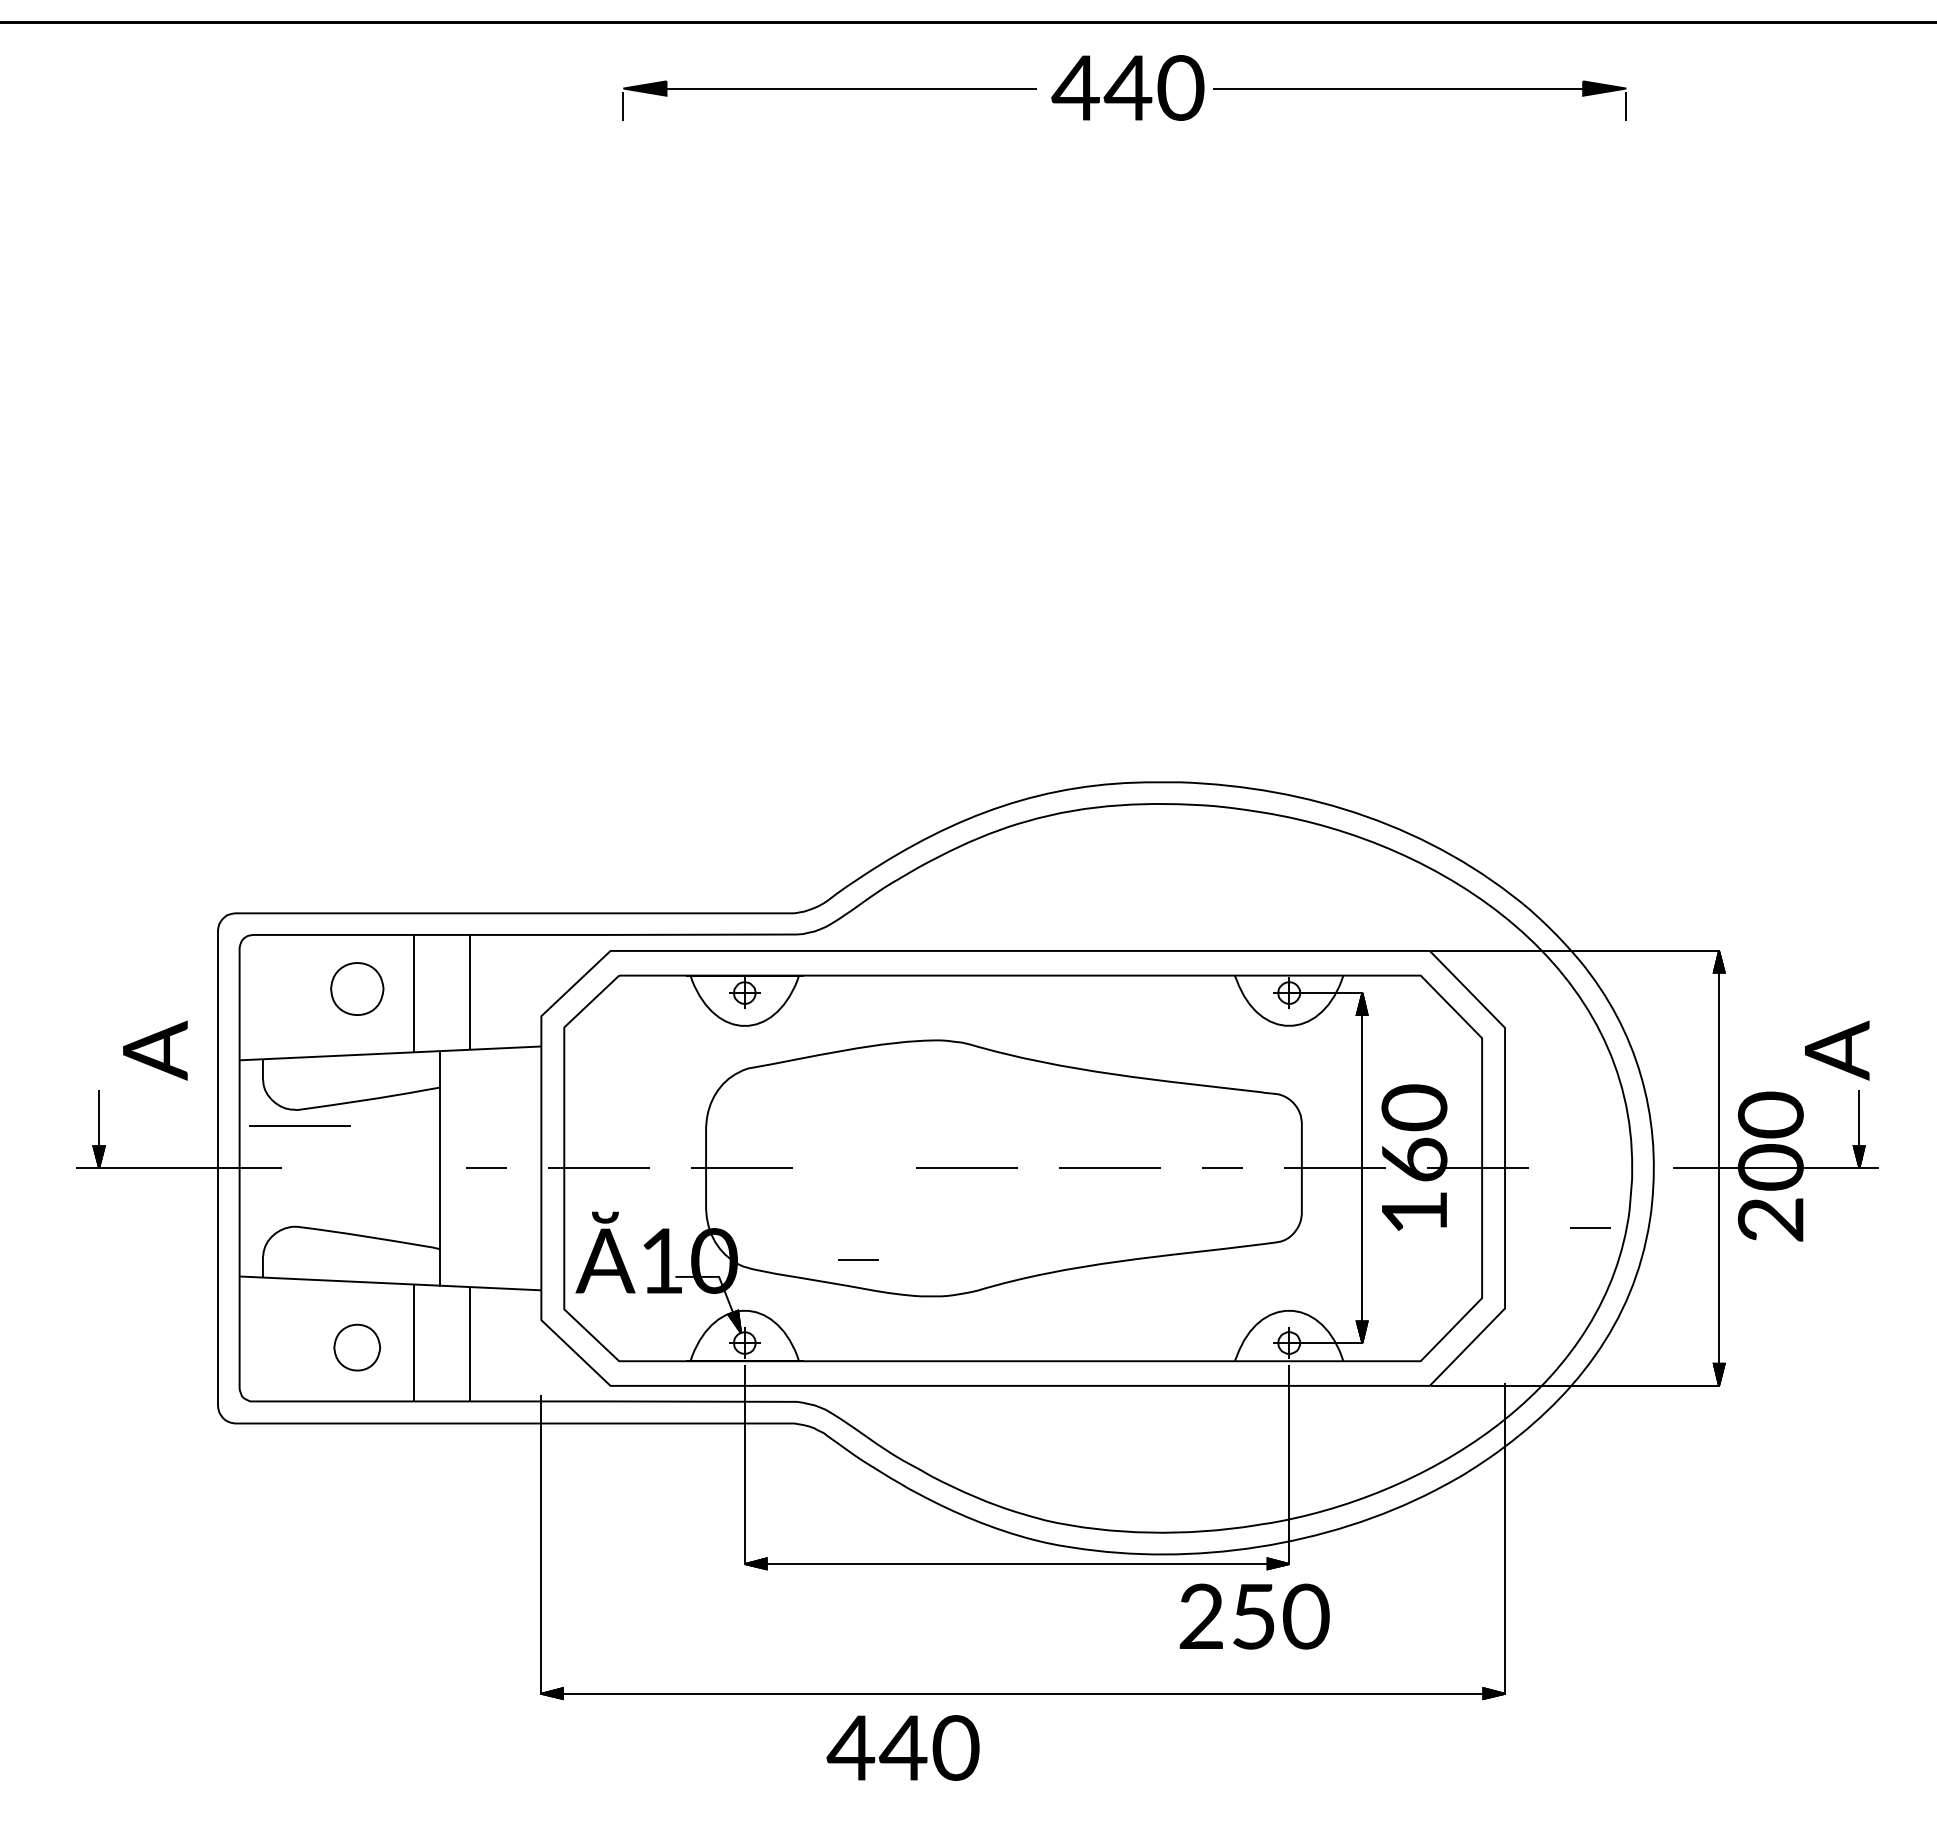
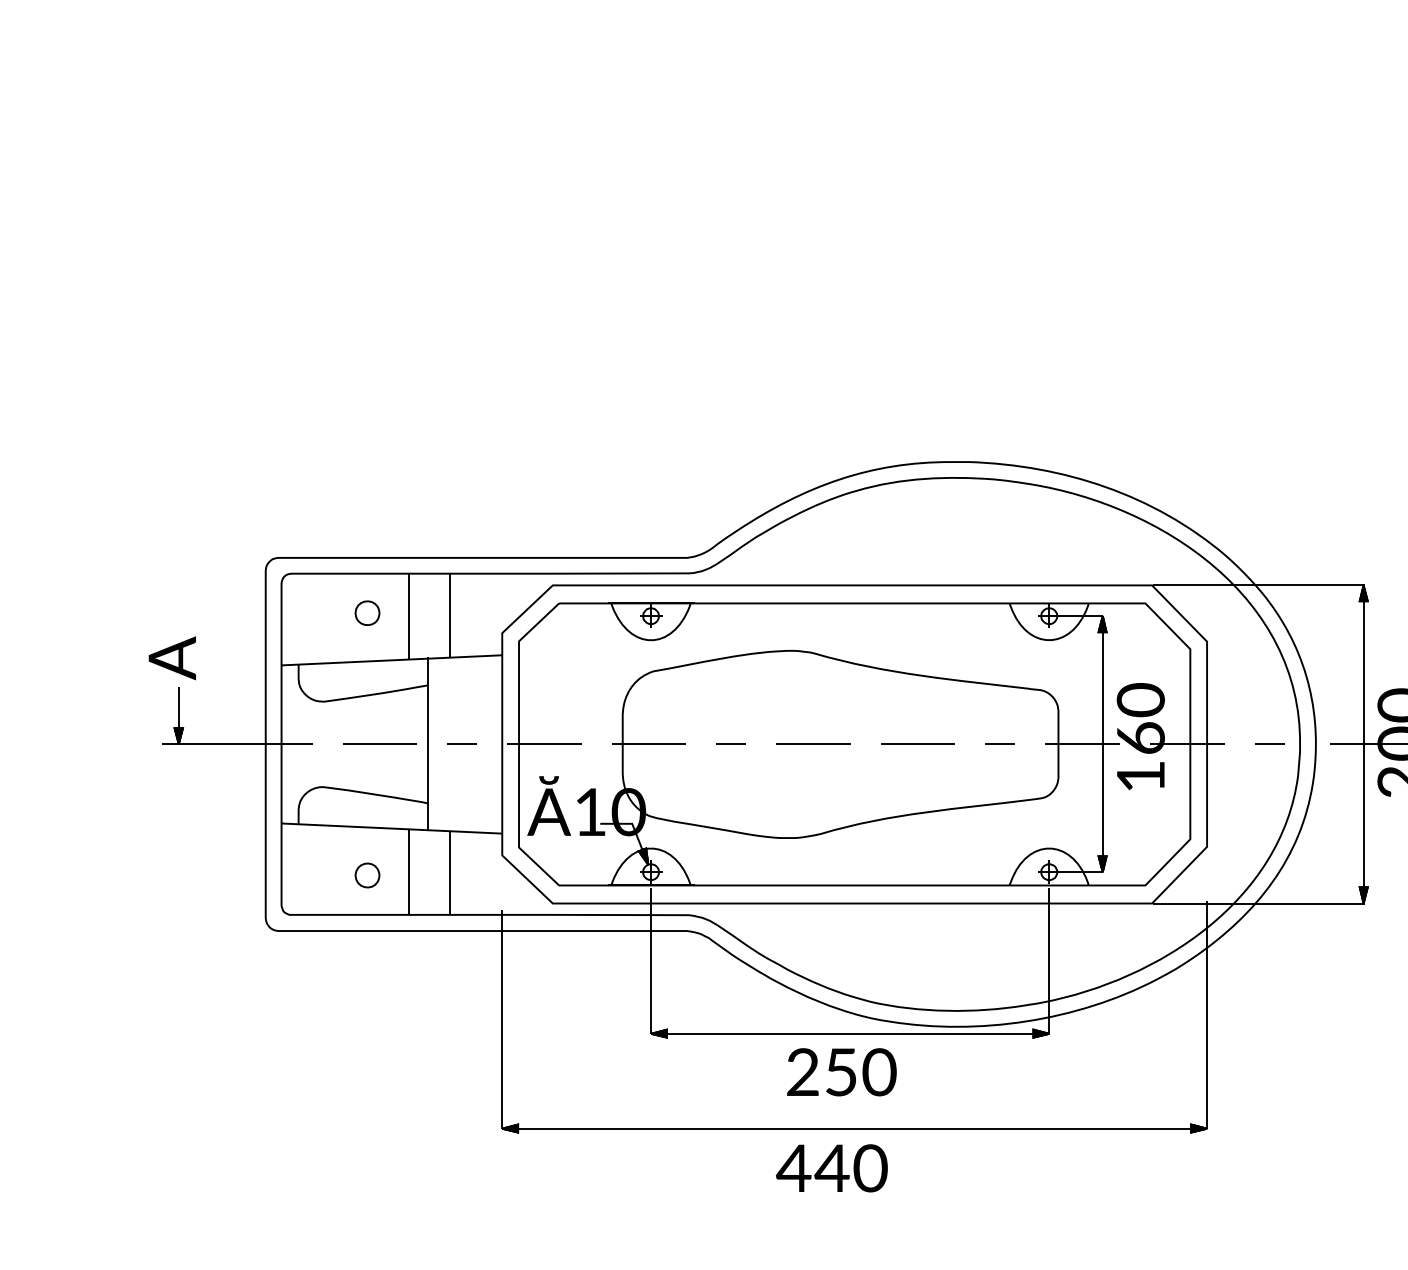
part: (356, 988) -> (367, 612), size x0.62
text: (155, 1050) -> (172, 658), moved
line: (299, 1125) -> (379, 743), moved
line: (1590, 1227) -> (1269, 743), moved
line: (858, 1259) -> (731, 743), moved
part: (356, 1347) -> (367, 875), size x0.71
text: (1254, 1616) -> (841, 1072), moved
text: (902, 1747) -> (831, 1167), moved

